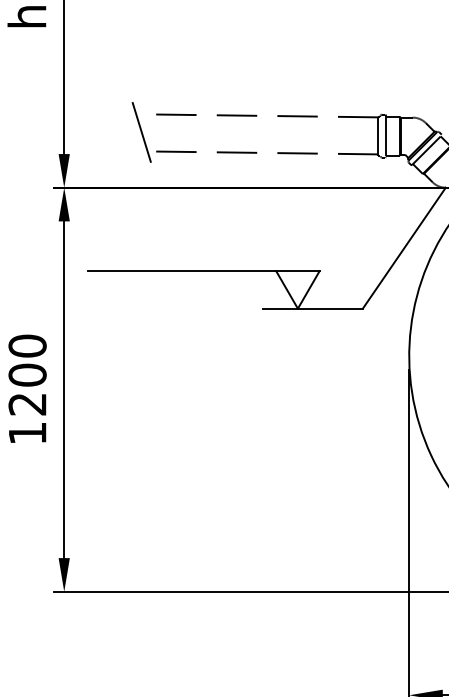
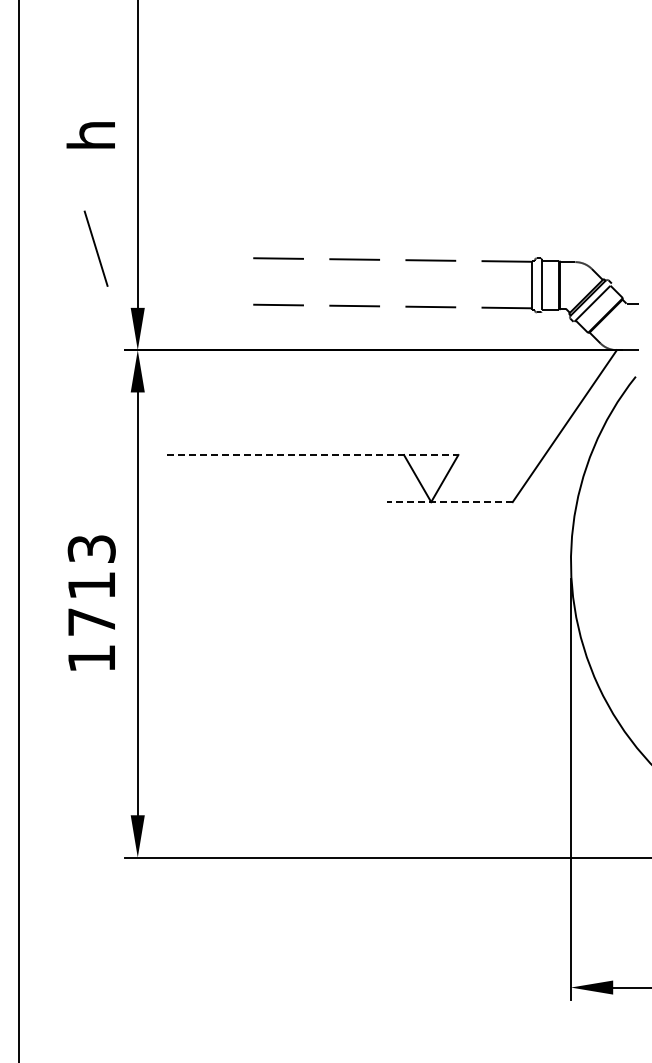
line: (141, 132) -> (95, 248), moved
line: (203, 271) -> (312, 455), solid -> dashed
line: (312, 309) -> (449, 502), solid -> dashed
text: (27, 375) -> (91, 585), 1200 -> 1713

